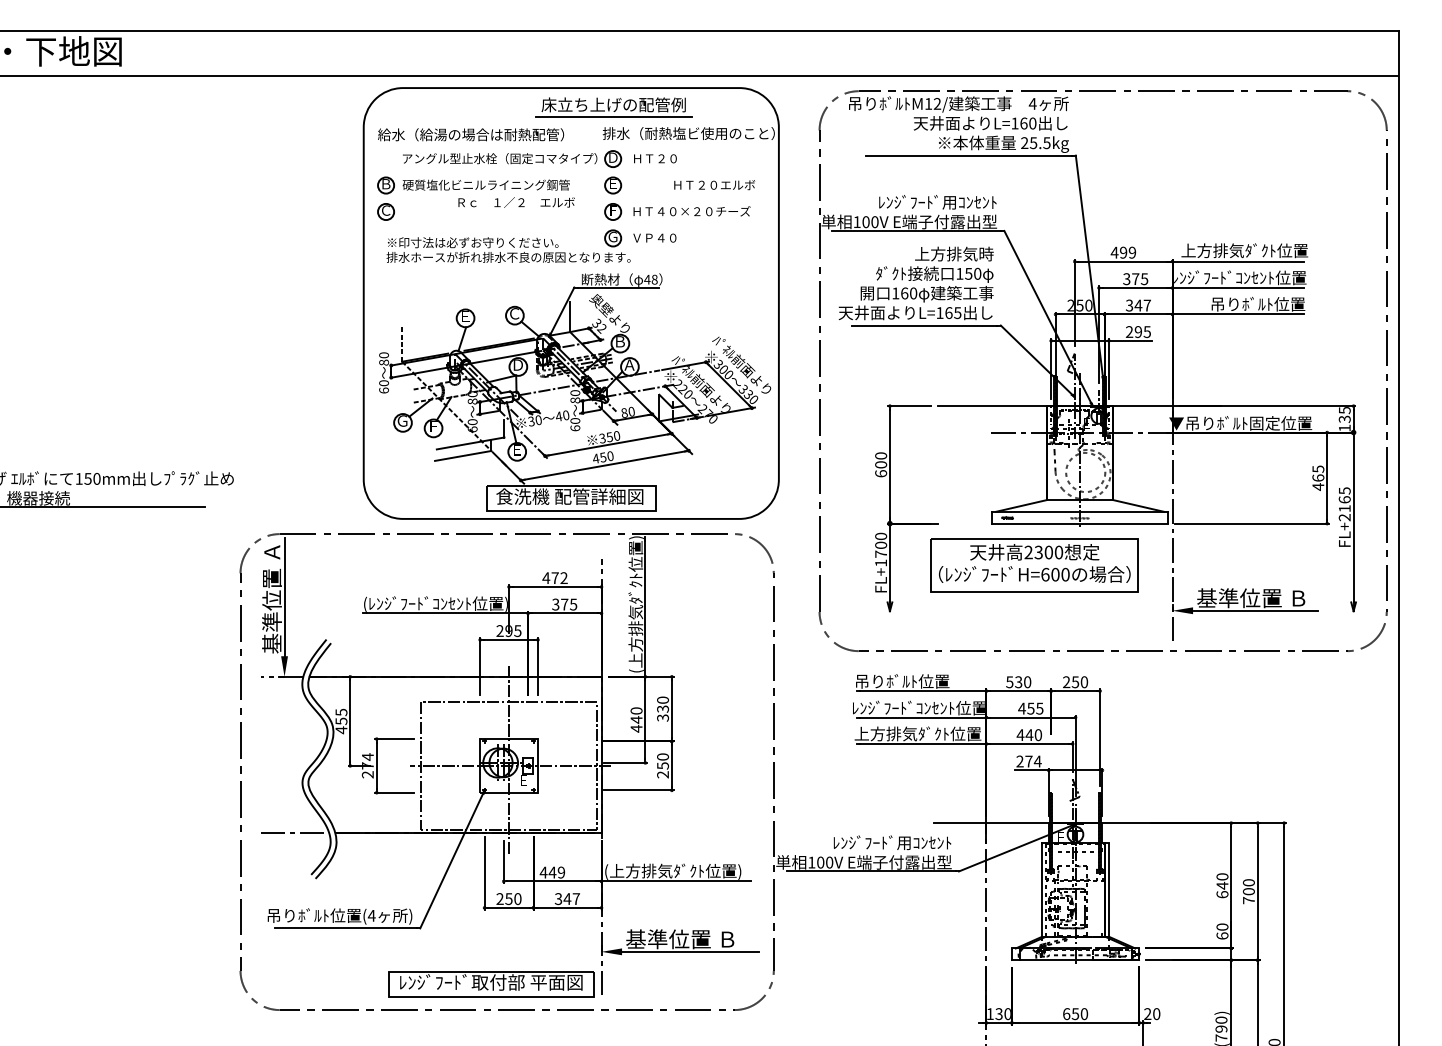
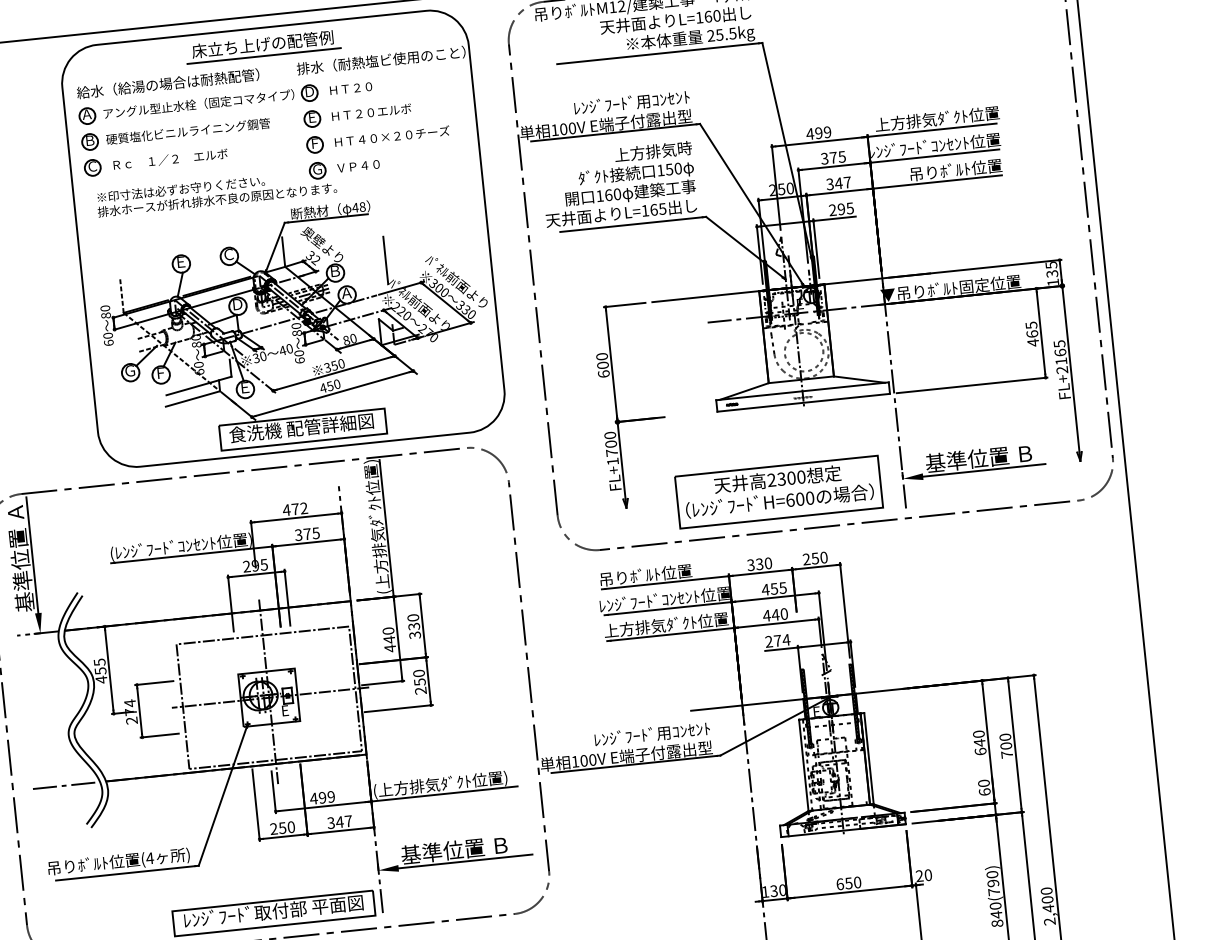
part: (613, 107) -> (262, 46), moved
part: (385, 158) -> (86, 115), added
text: (714, 185) -> (371, 112), moved
text: (516, 202) -> (170, 159), moved
line: (672, 335) -> (385, 259), added
part: (1034, 565) -> (778, 492), moved
text: (1009, 681) -> (750, 564), 530 -> 330
text: (552, 872) -> (322, 797), 449 -> 499

